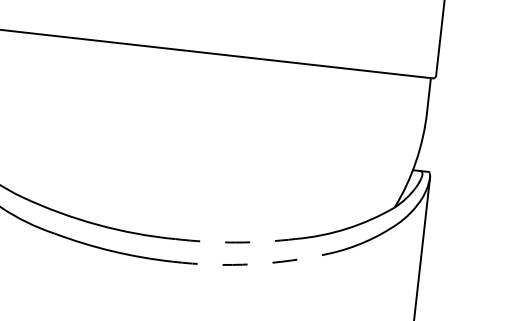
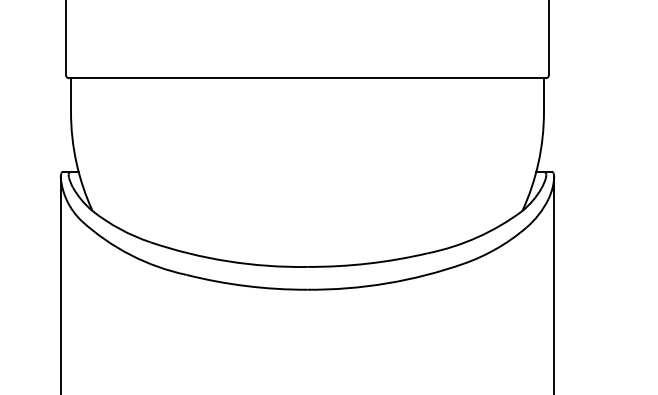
arc: (235, 242) -> (367, 263), dashed -> solid
arc: (251, 264) -> (386, 283), dashed -> solid

